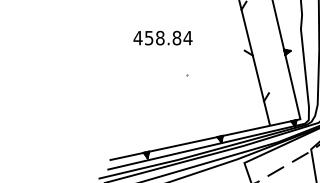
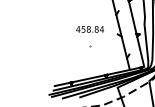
text: (161, 38) -> (89, 29), moved

